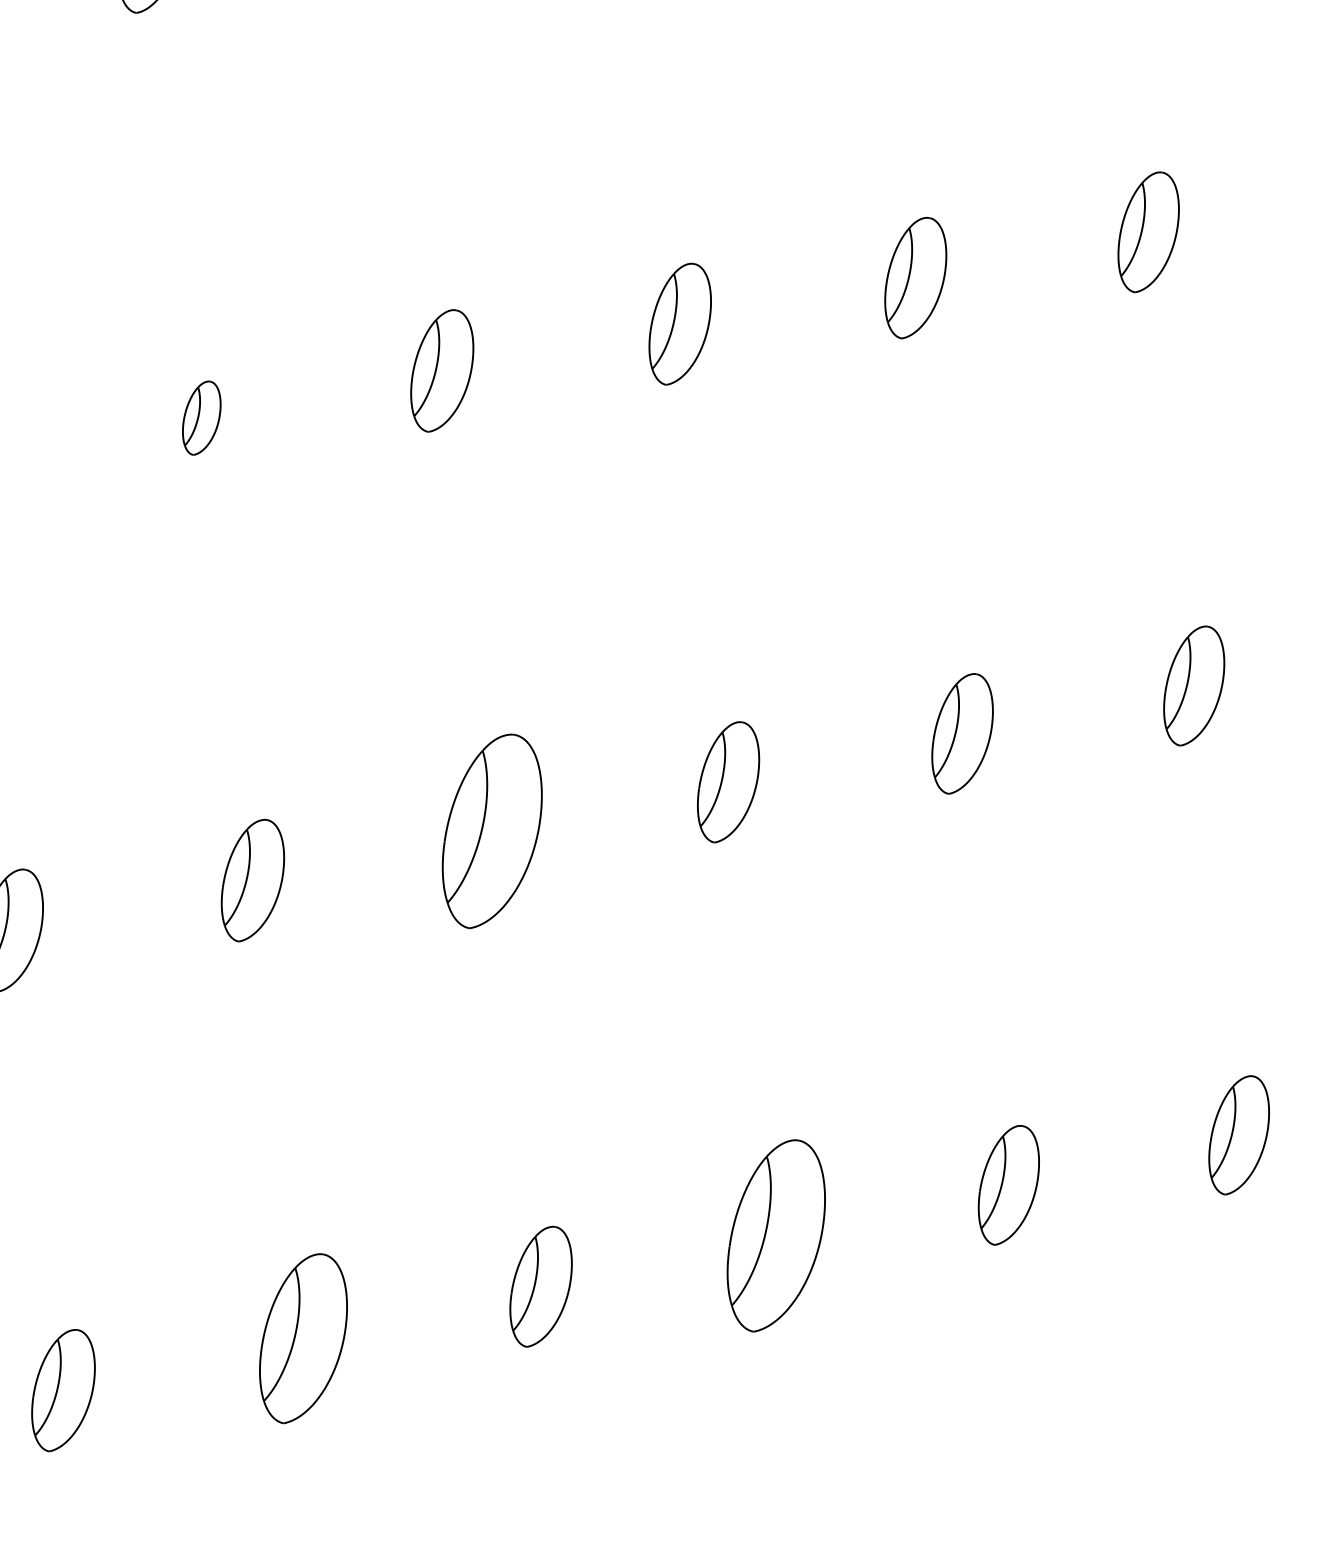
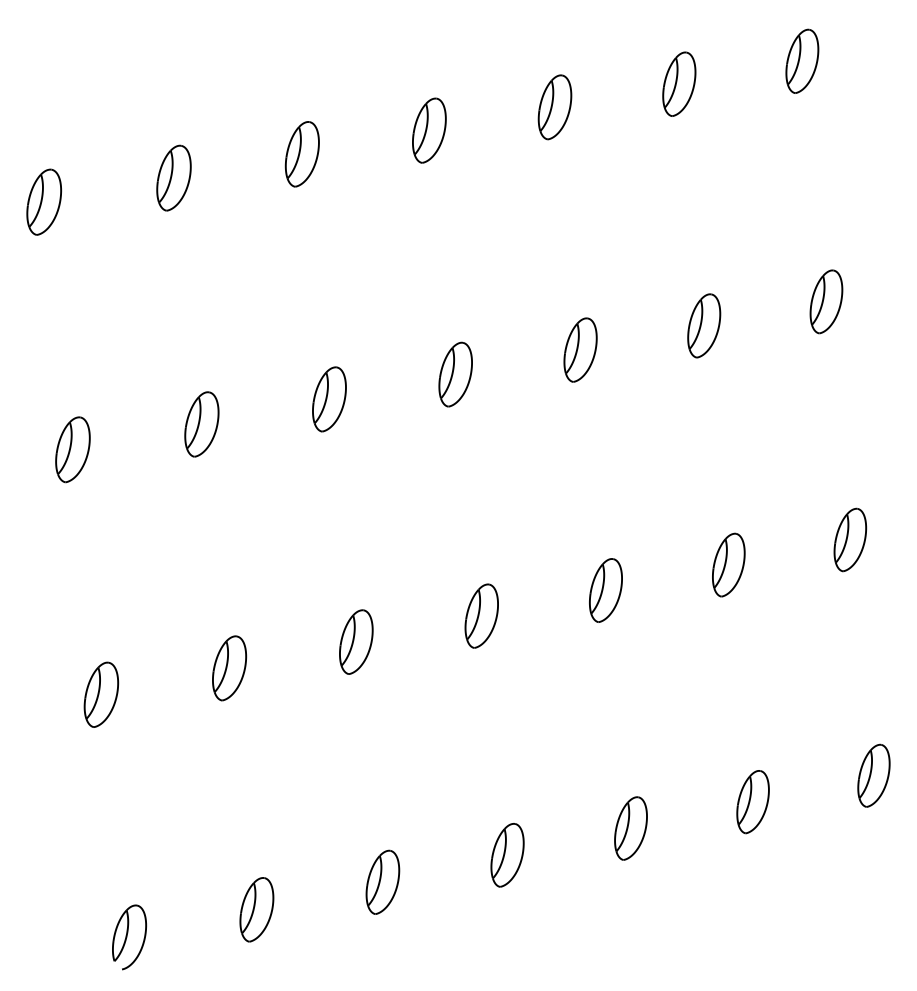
part: (201, 418) -> (329, 399), size x1.67
part: (491, 829) -> (481, 615), size x0.62
part: (775, 1235) -> (630, 828), size x0.62
part: (302, 1336) -> (382, 881), size x0.71

